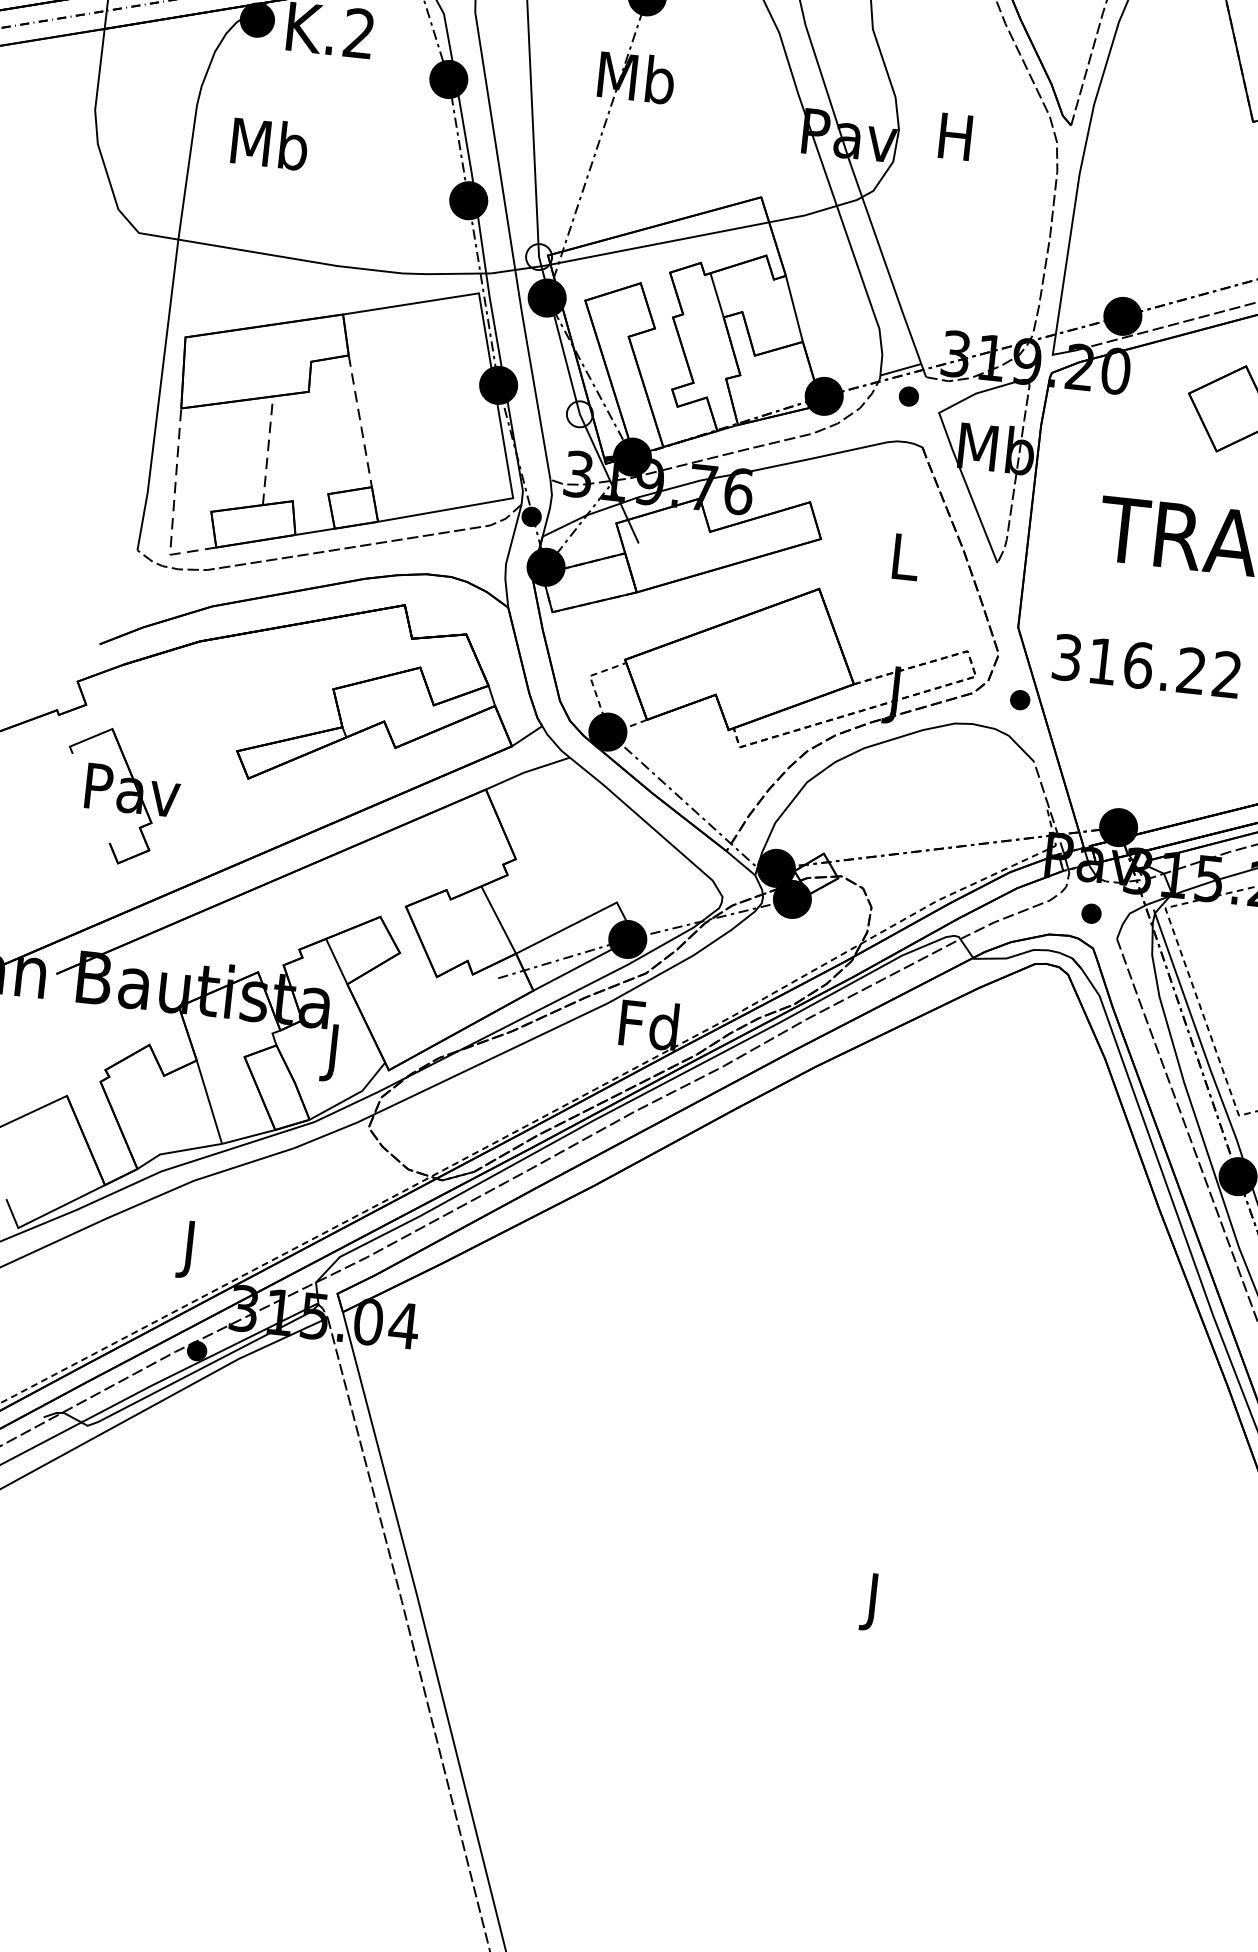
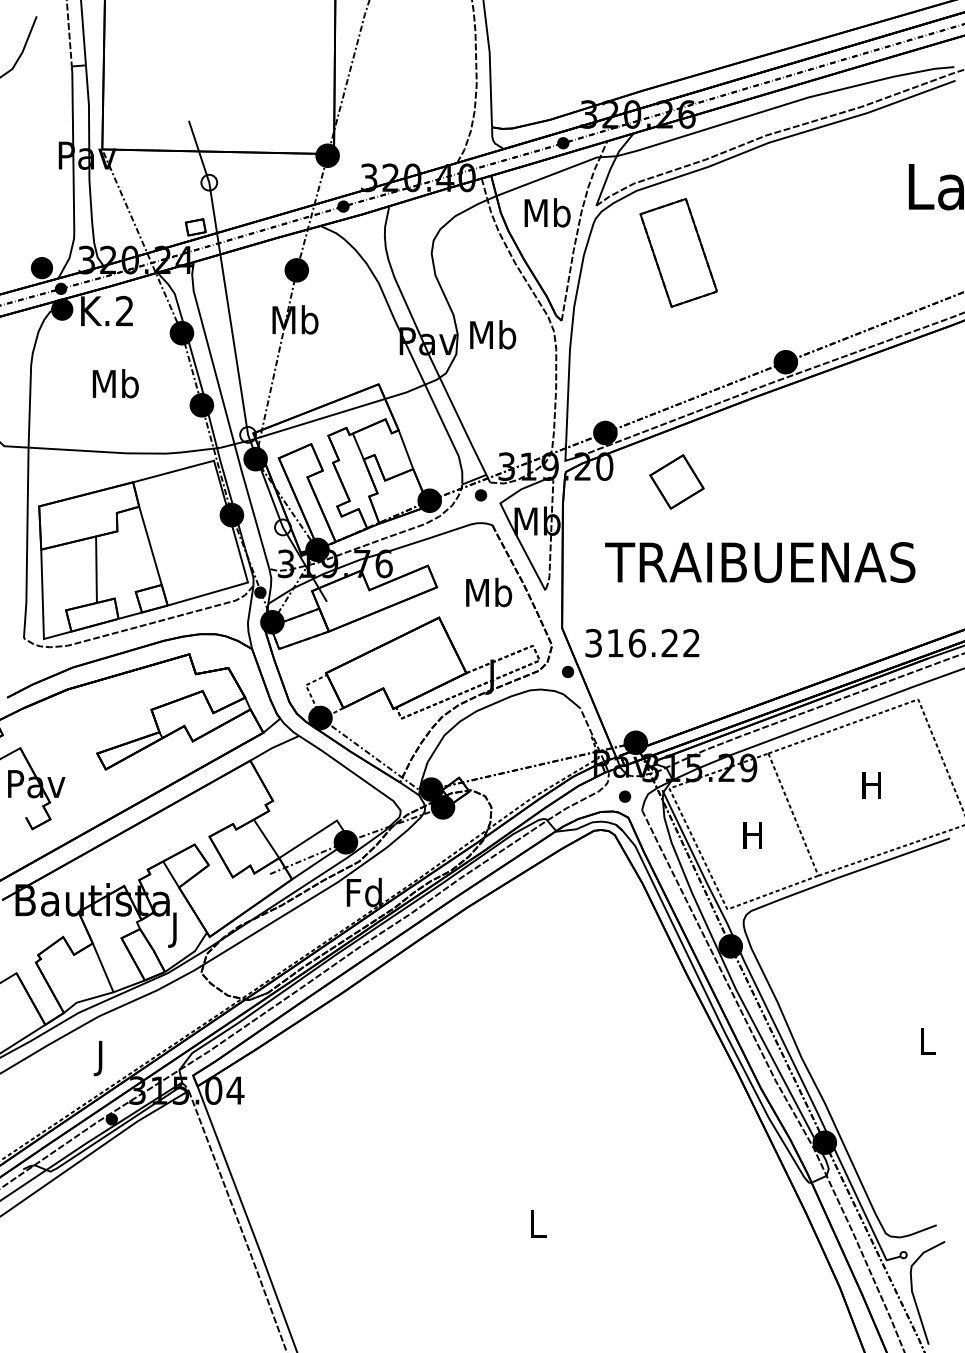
text: (957, 135) -> (493, 334), H -> Mb
text: (269, 143) -> (115, 383), moved
line: (360, 420) -> (150, 545), dashed -> solid
line: (268, 450) -> (96, 569), dashed -> solid
line: (174, 506) -> (43, 609), dashed -> solid
text: (905, 556) -> (489, 592), L -> Mb
text: (875, 1602) -> (538, 1227), J -> L

